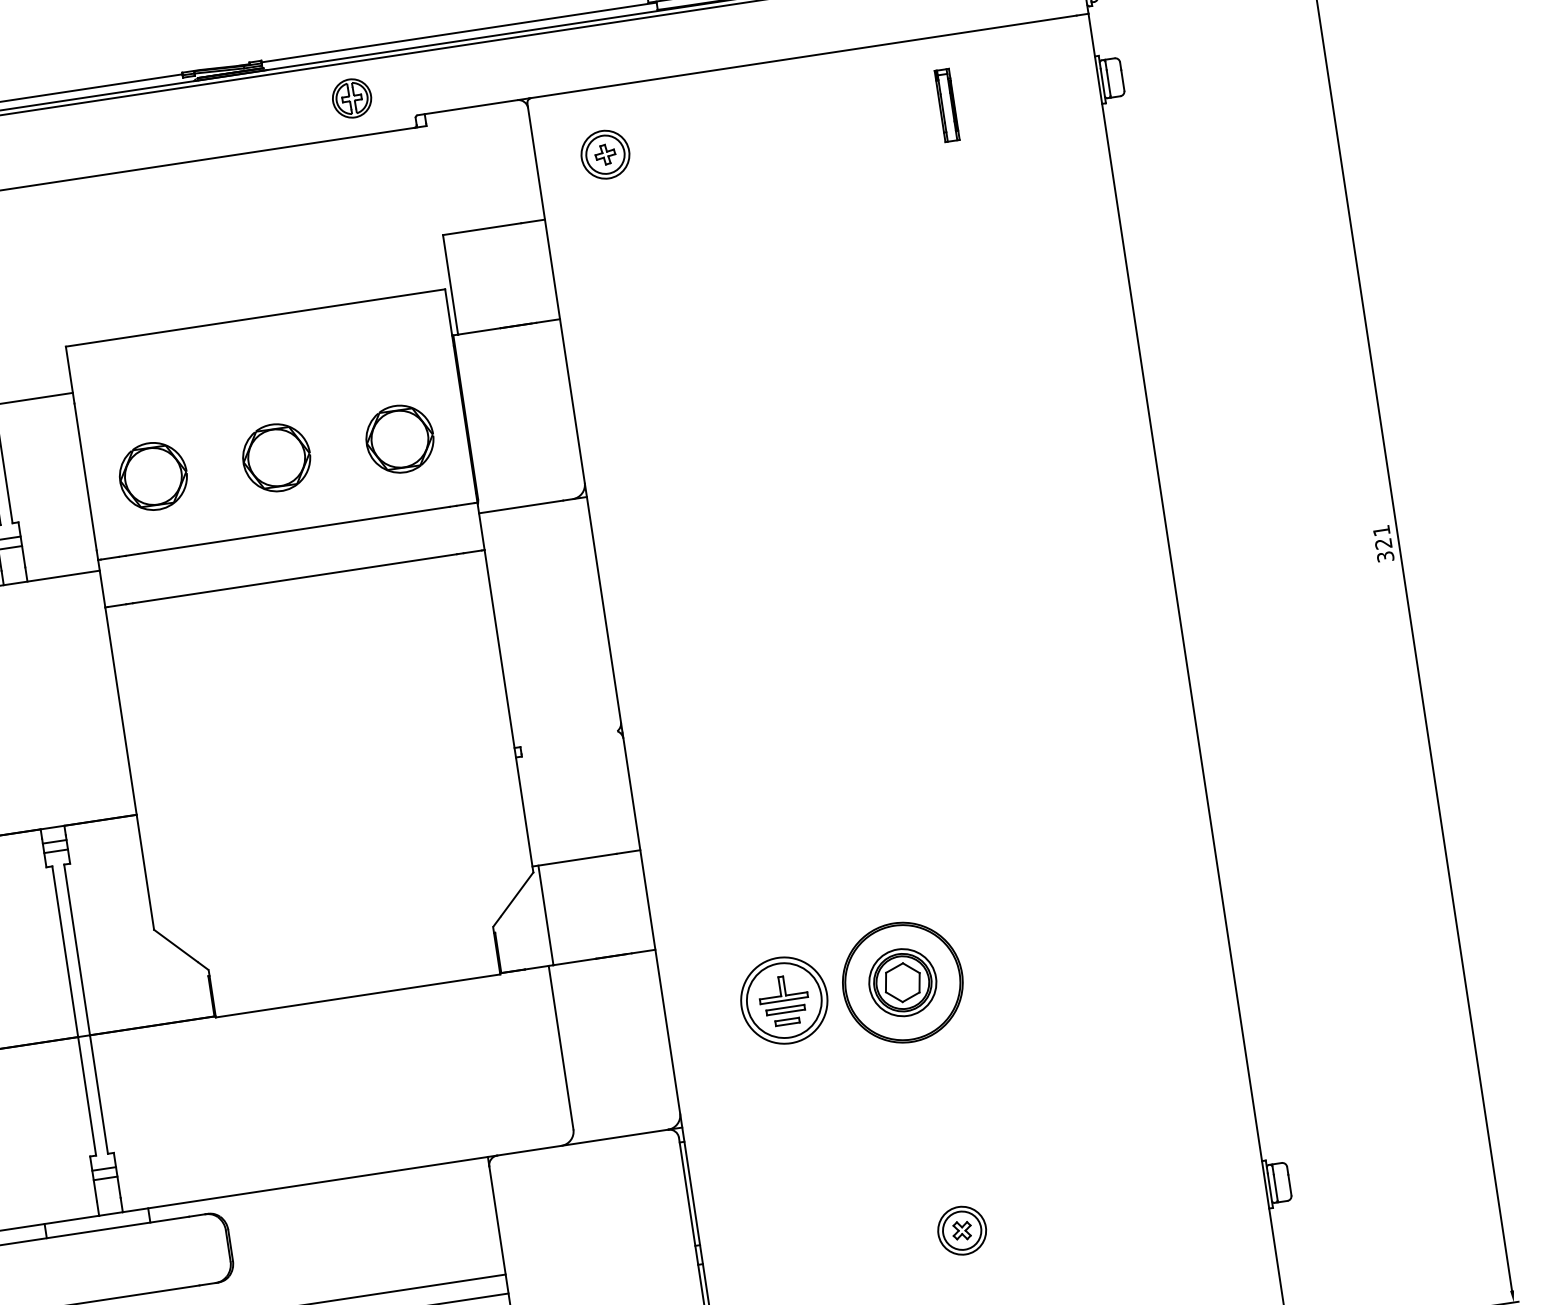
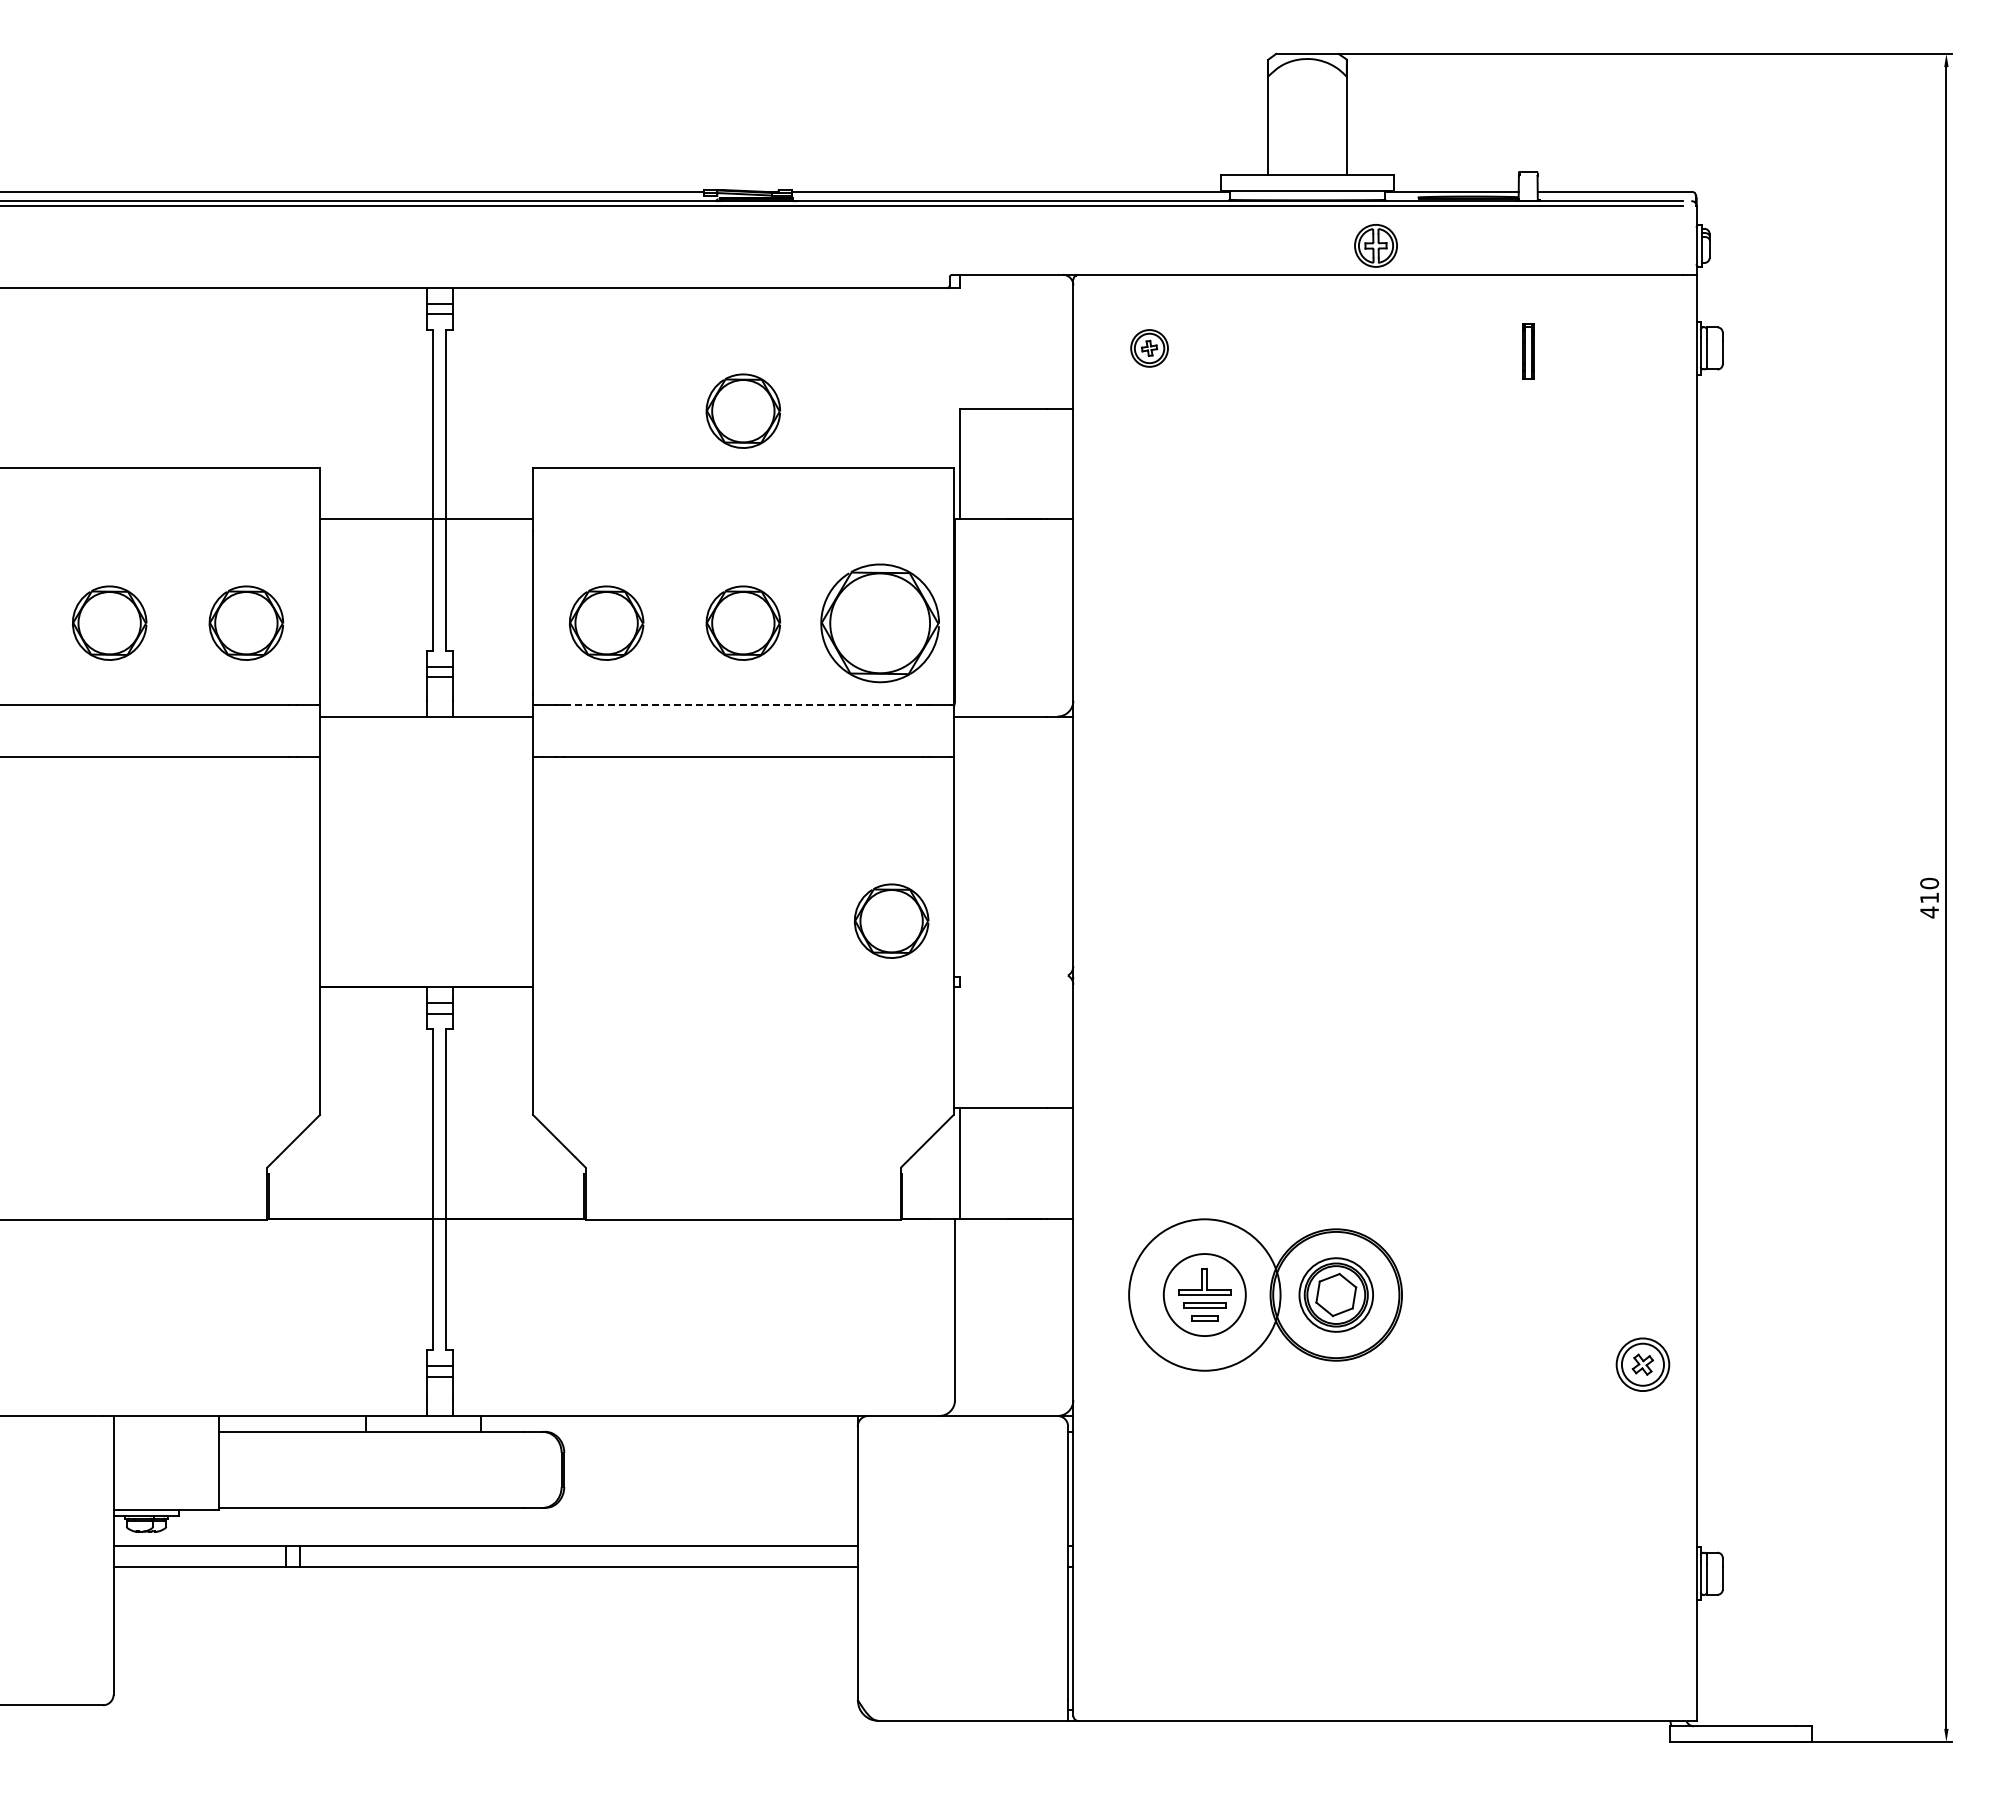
part: (351, 98) -> (1375, 245), moved
part: (946, 105) -> (1527, 351), size x0.7
part: (605, 154) -> (1149, 348), size x0.7
part: (247, 266) -> (743, 410), added
part: (399, 438) -> (879, 622), size x1.6
line: (287, 531) -> (743, 704), solid -> dashed
text: (1383, 543) -> (1929, 897), 321 -> 410
part: (450, 705) -> (891, 920), added
circle: (783, 1000) -> (1204, 1294), size x1.6
part: (961, 1230) -> (1642, 1364), moved

